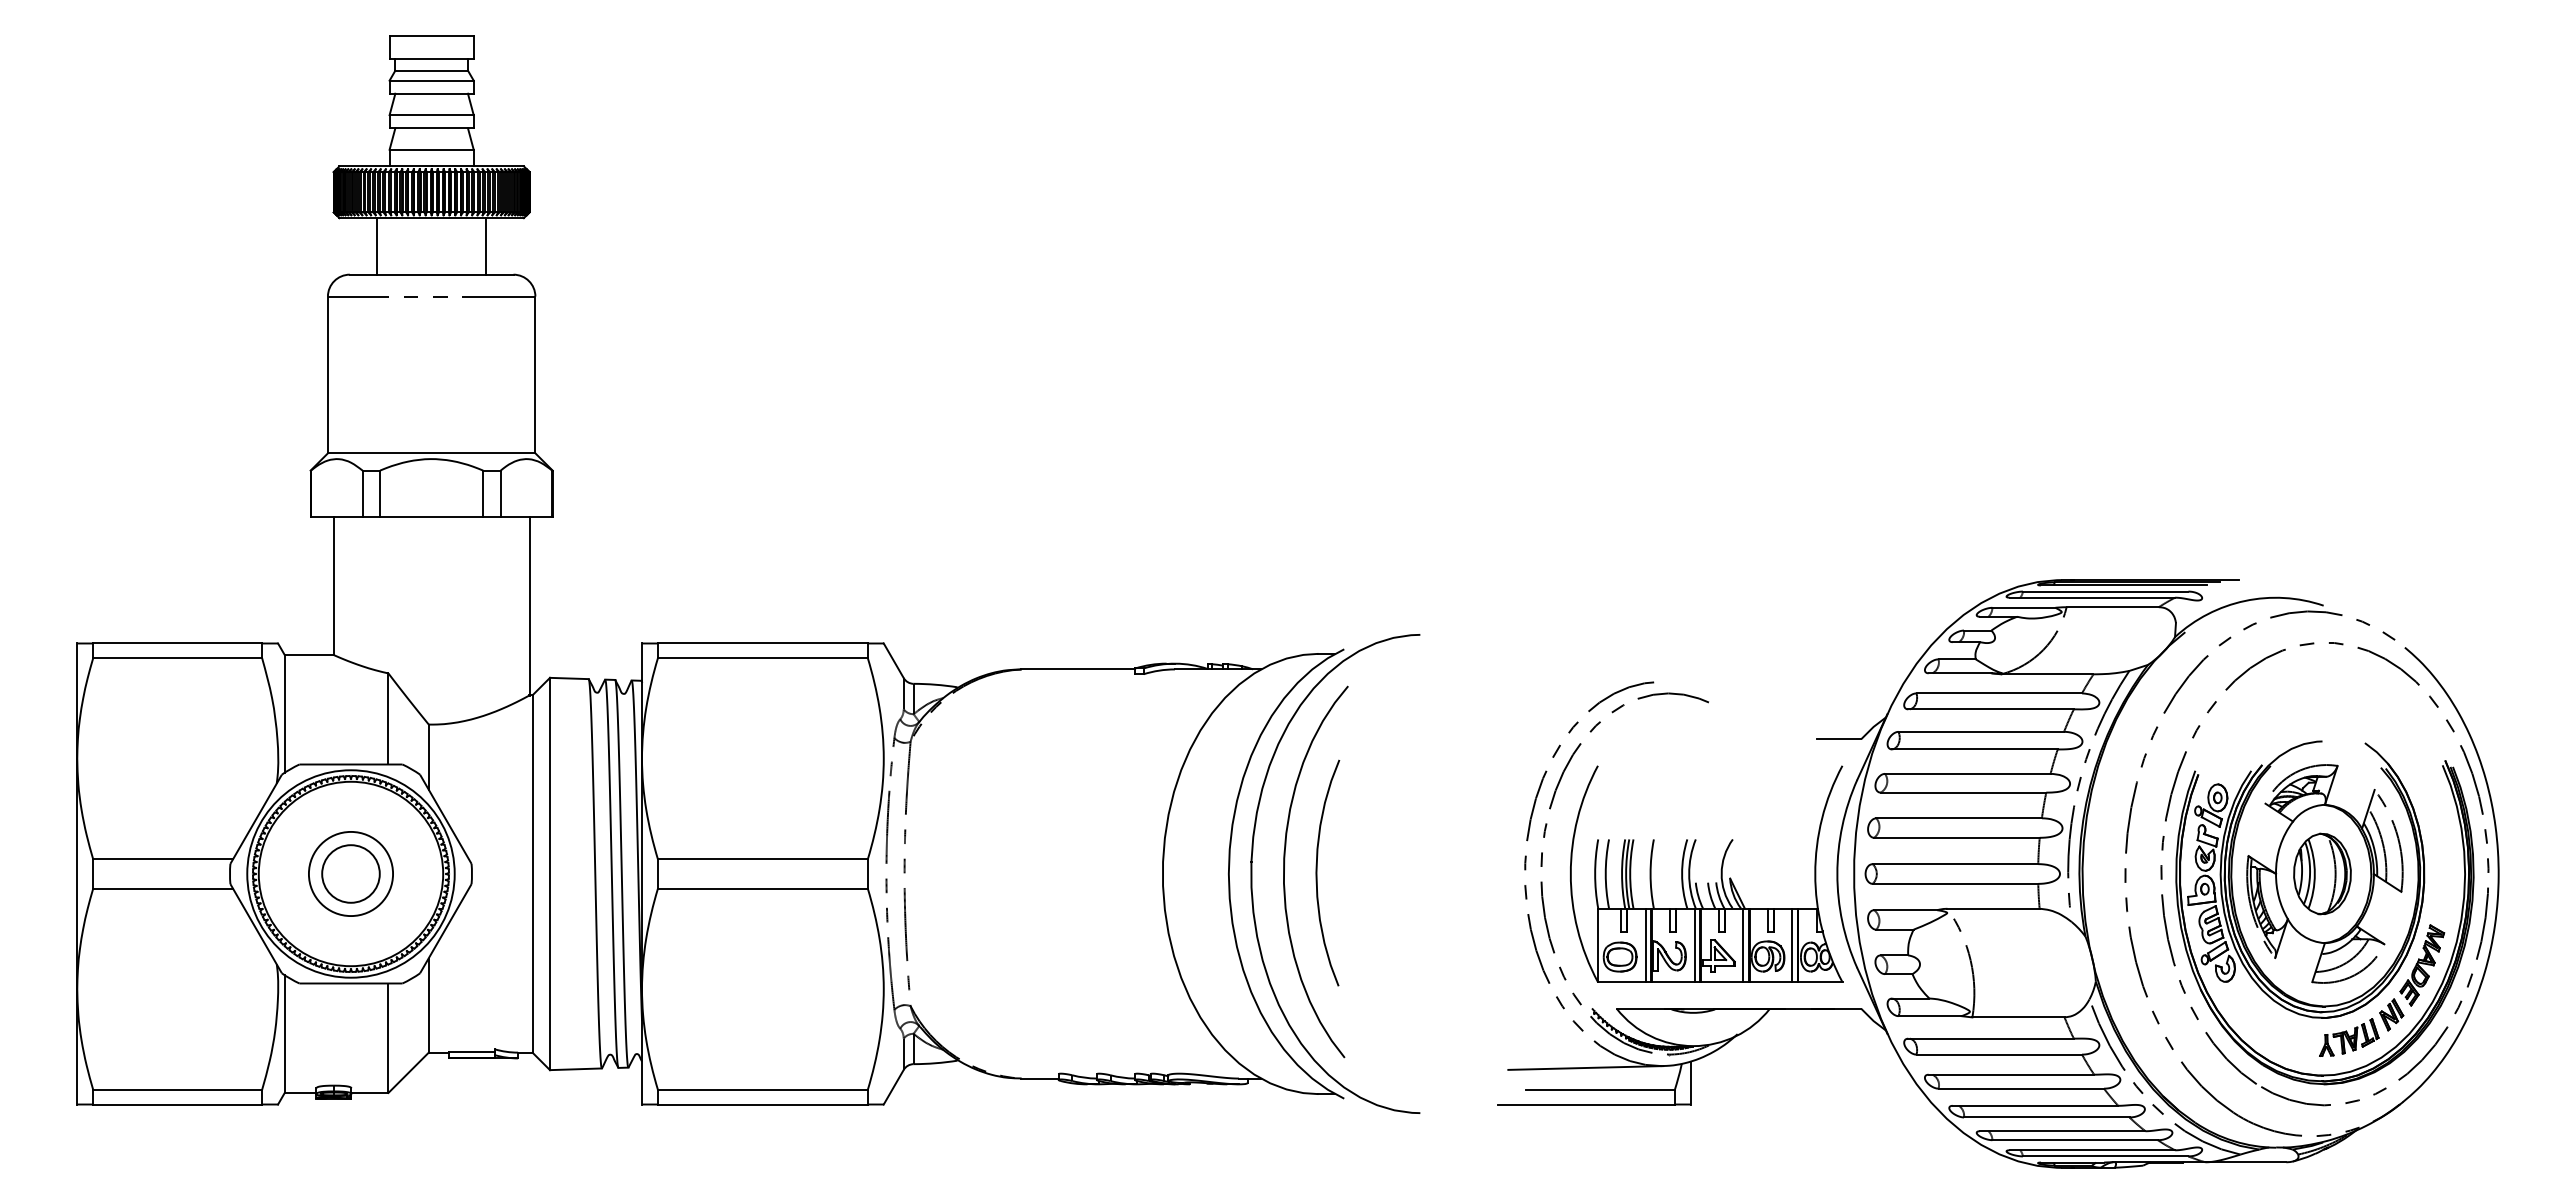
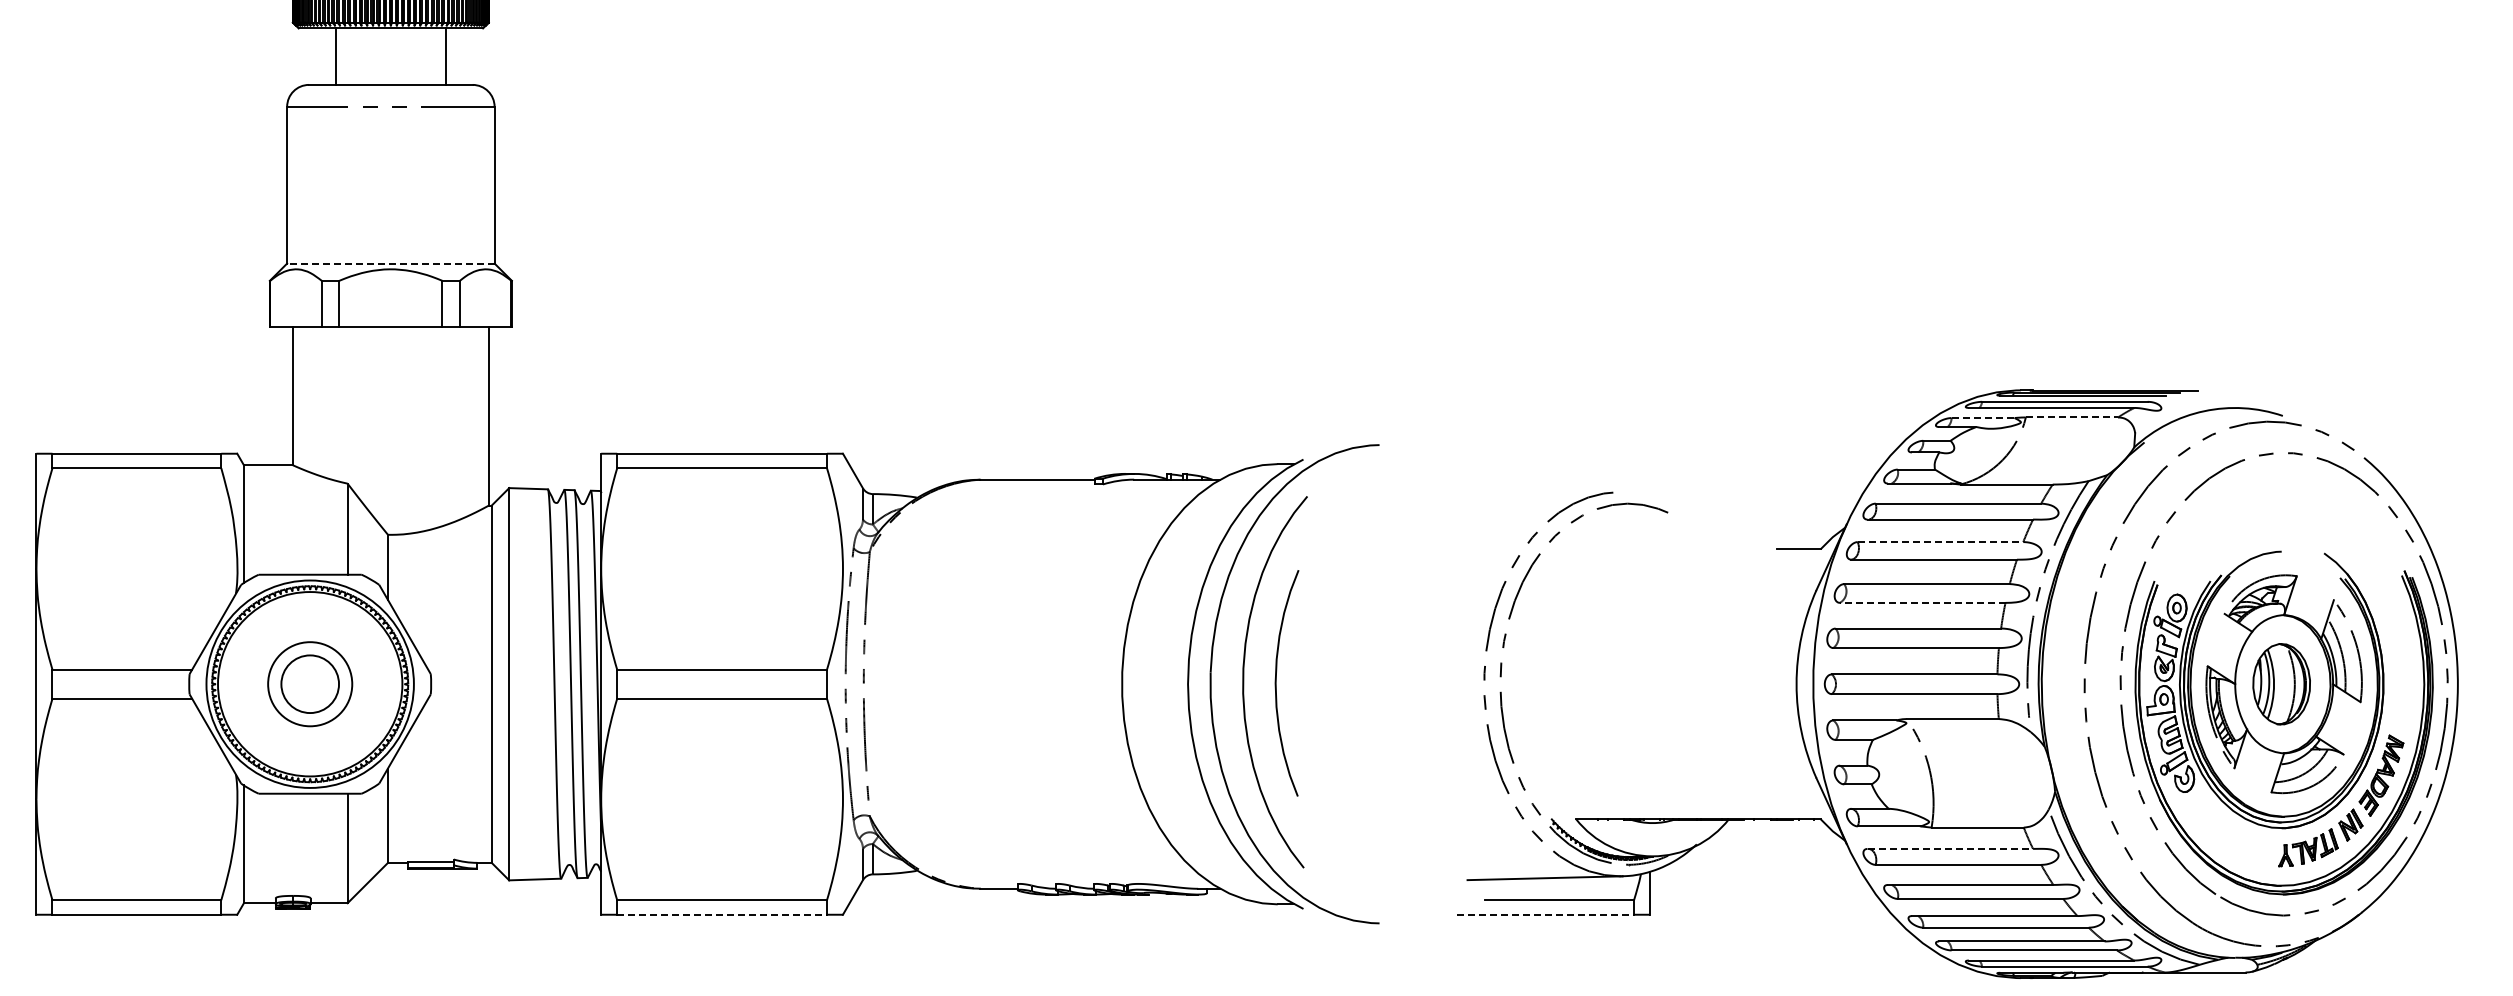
line: (431, 453) -> (390, 263), solid -> dashed
line: (2023, 607) -> (1982, 417), solid -> dashed
line: (2113, 607) -> (2072, 417), solid -> dashed
line: (1981, 731) -> (1940, 541), solid -> dashed
line: (1963, 792) -> (1922, 602), solid -> dashed
part: (1707, 882) -> (1666, 692), removed
line: (1991, 1038) -> (1950, 848), solid -> dashed
line: (762, 1104) -> (721, 914), solid -> dashed
line: (1586, 1104) -> (1545, 914), solid -> dashed

